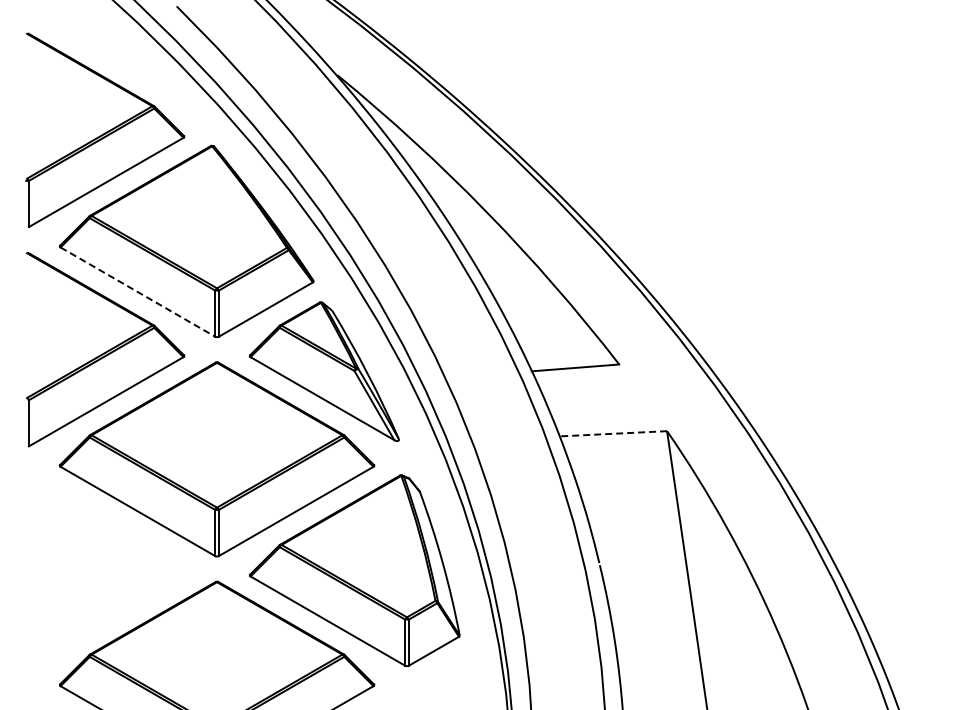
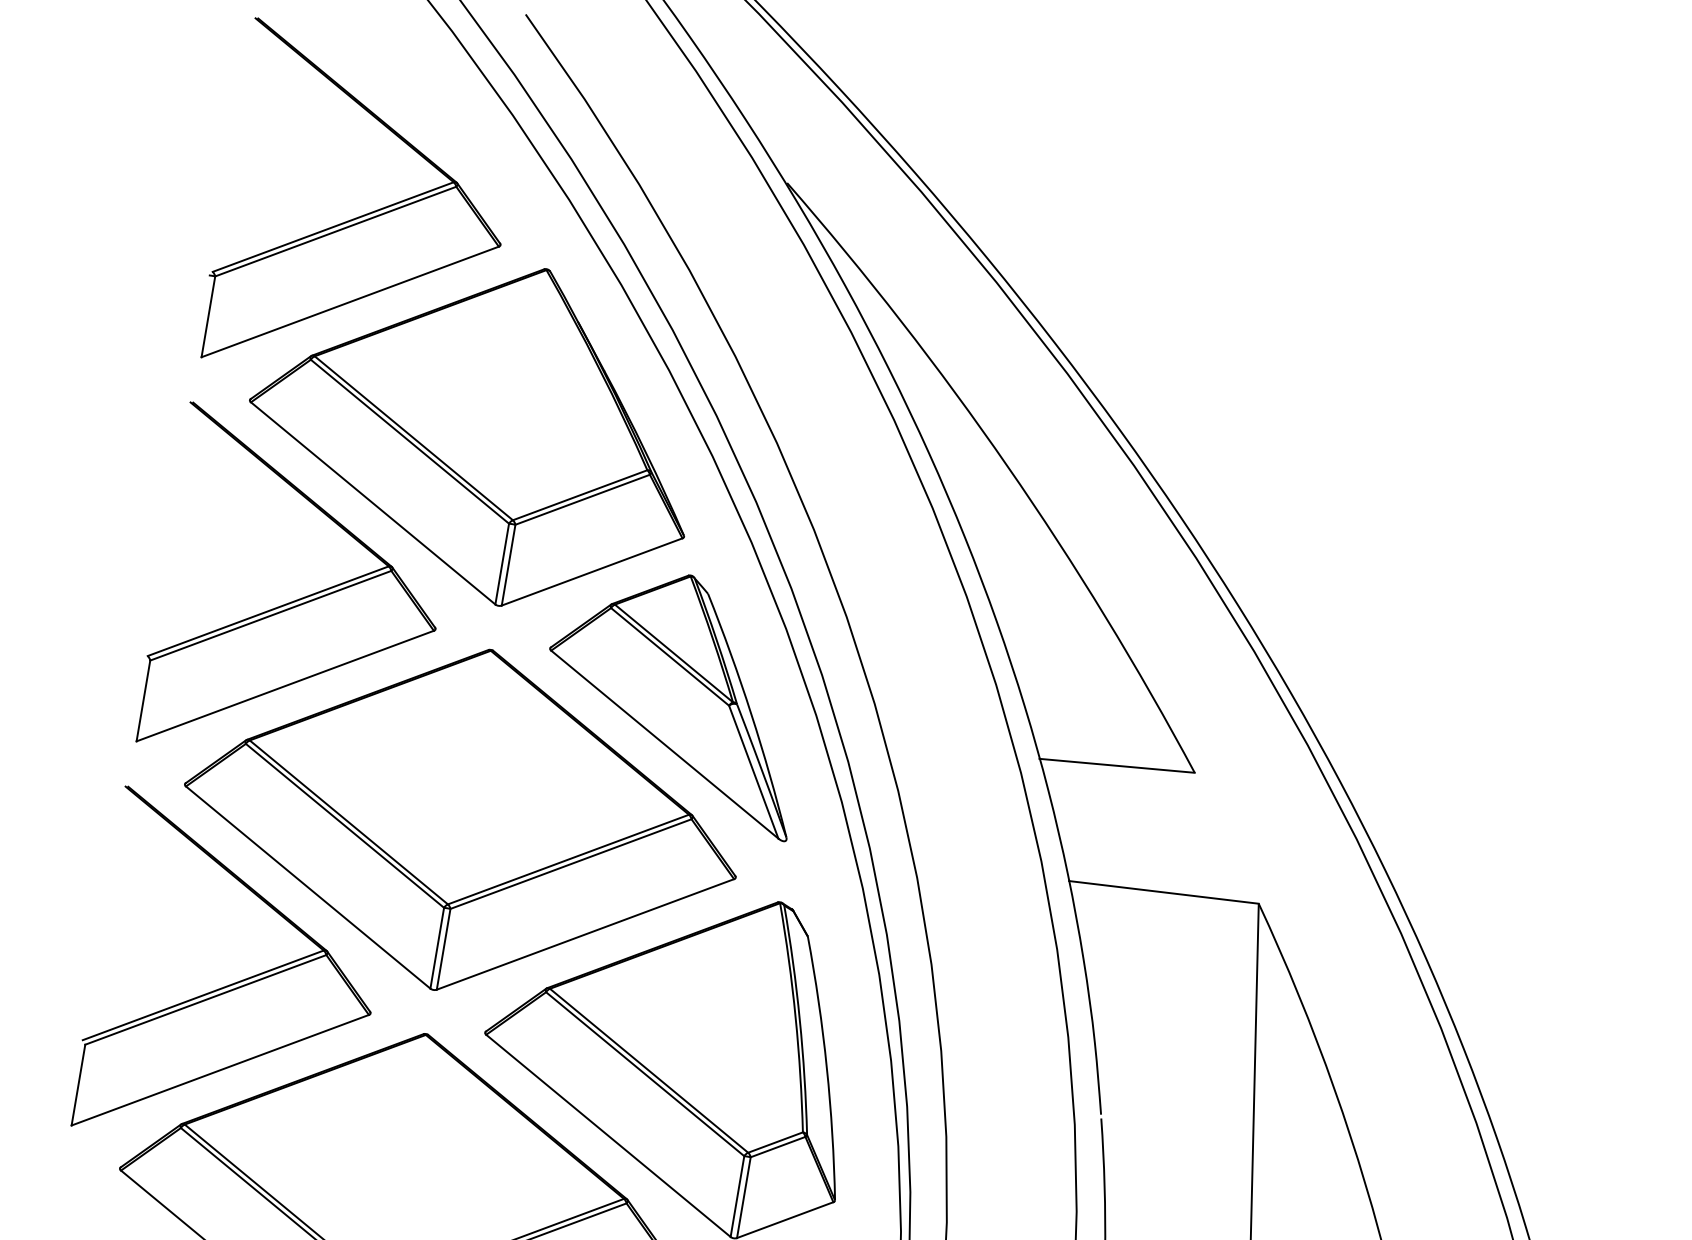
line: (138, 292) -> (374, 504), dashed -> solid
line: (613, 433) -> (1164, 891), dashed -> solid
part: (105, 568) -> (234, 977), added

